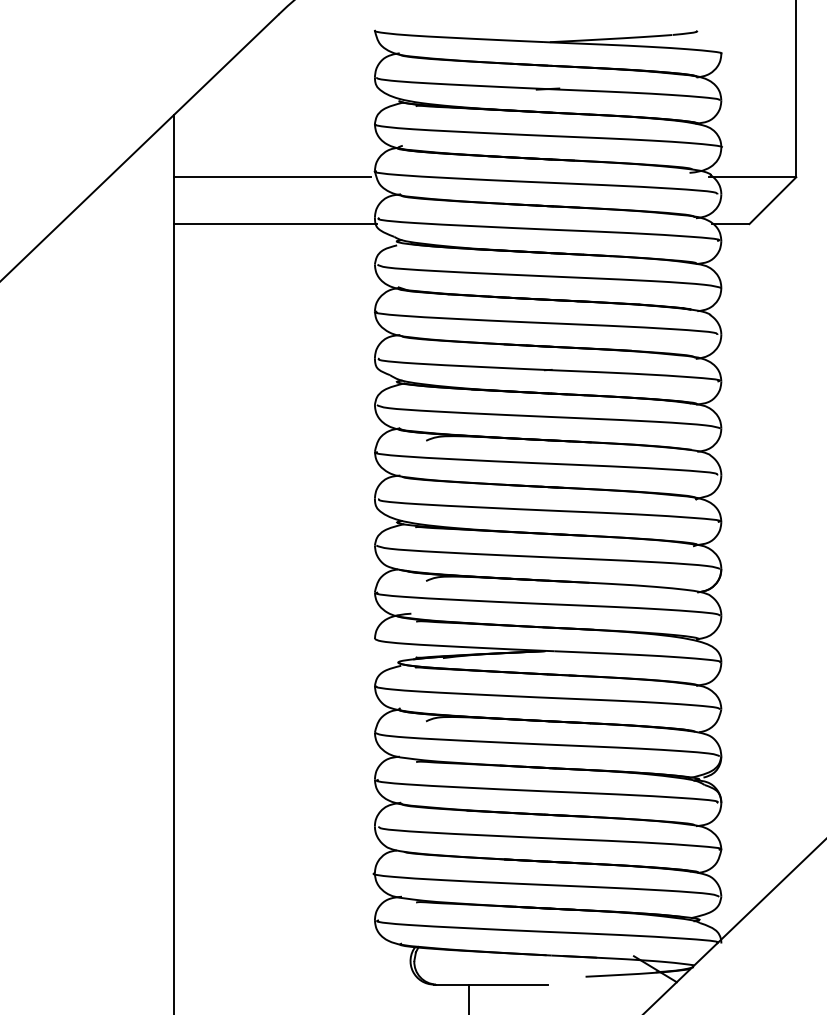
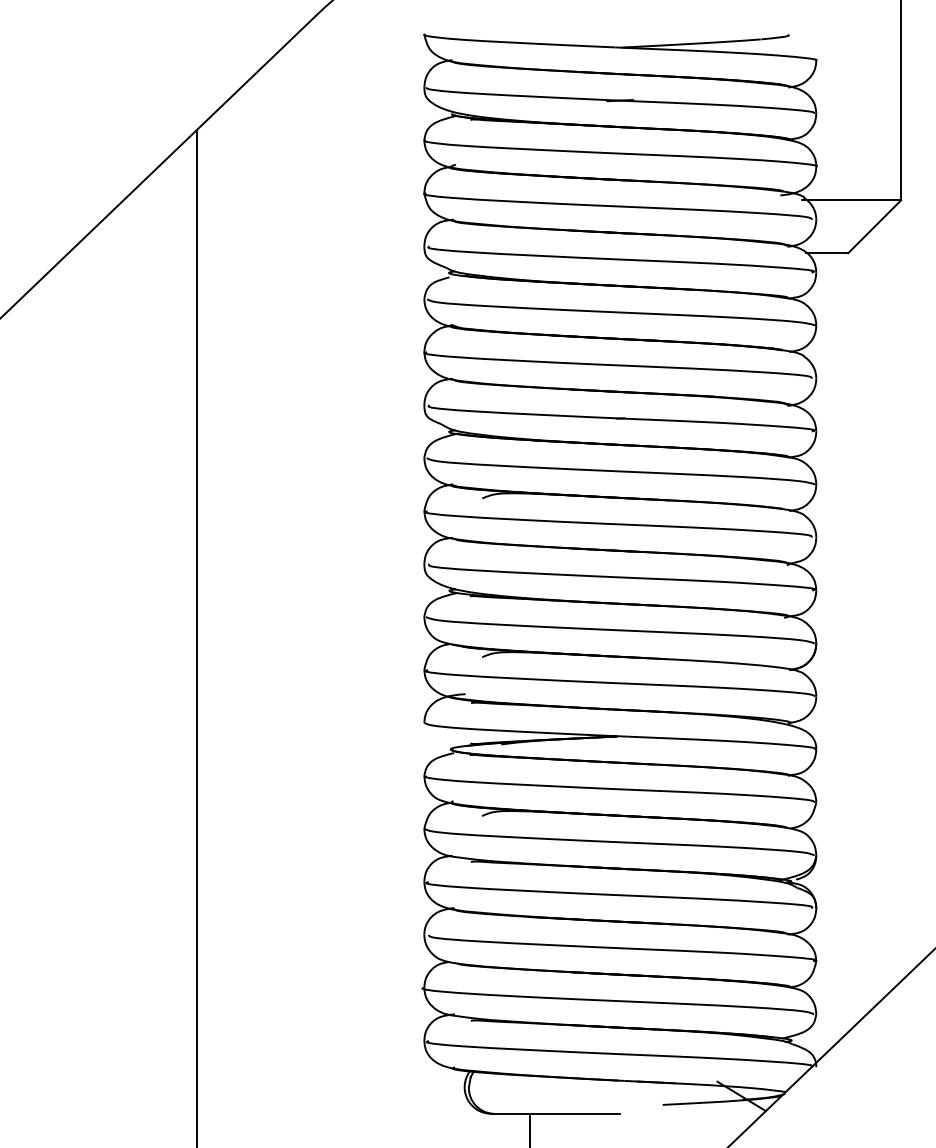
line: (272, 177) -> (308, 200), removed
line: (274, 224) -> (310, 253), removed

